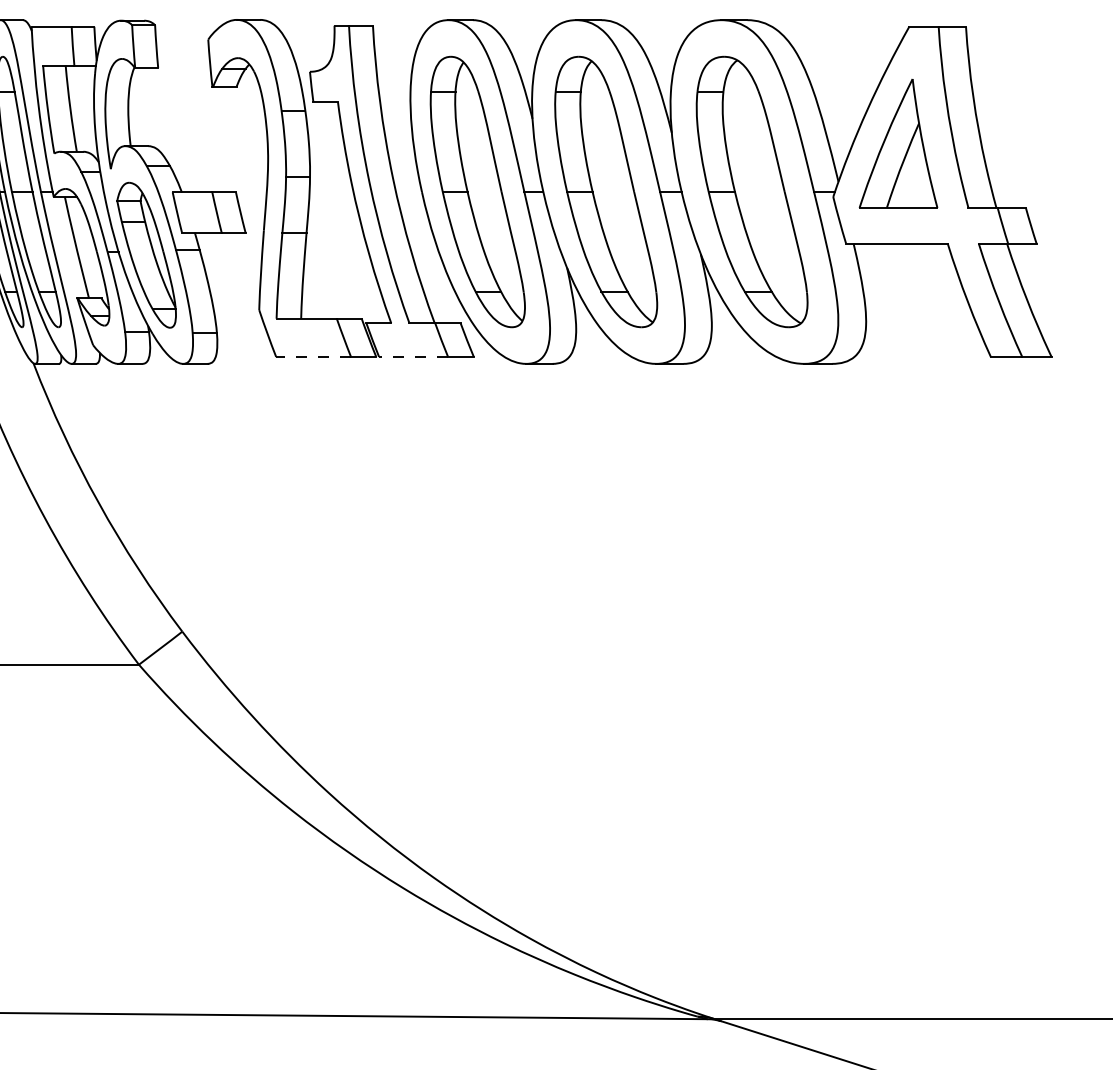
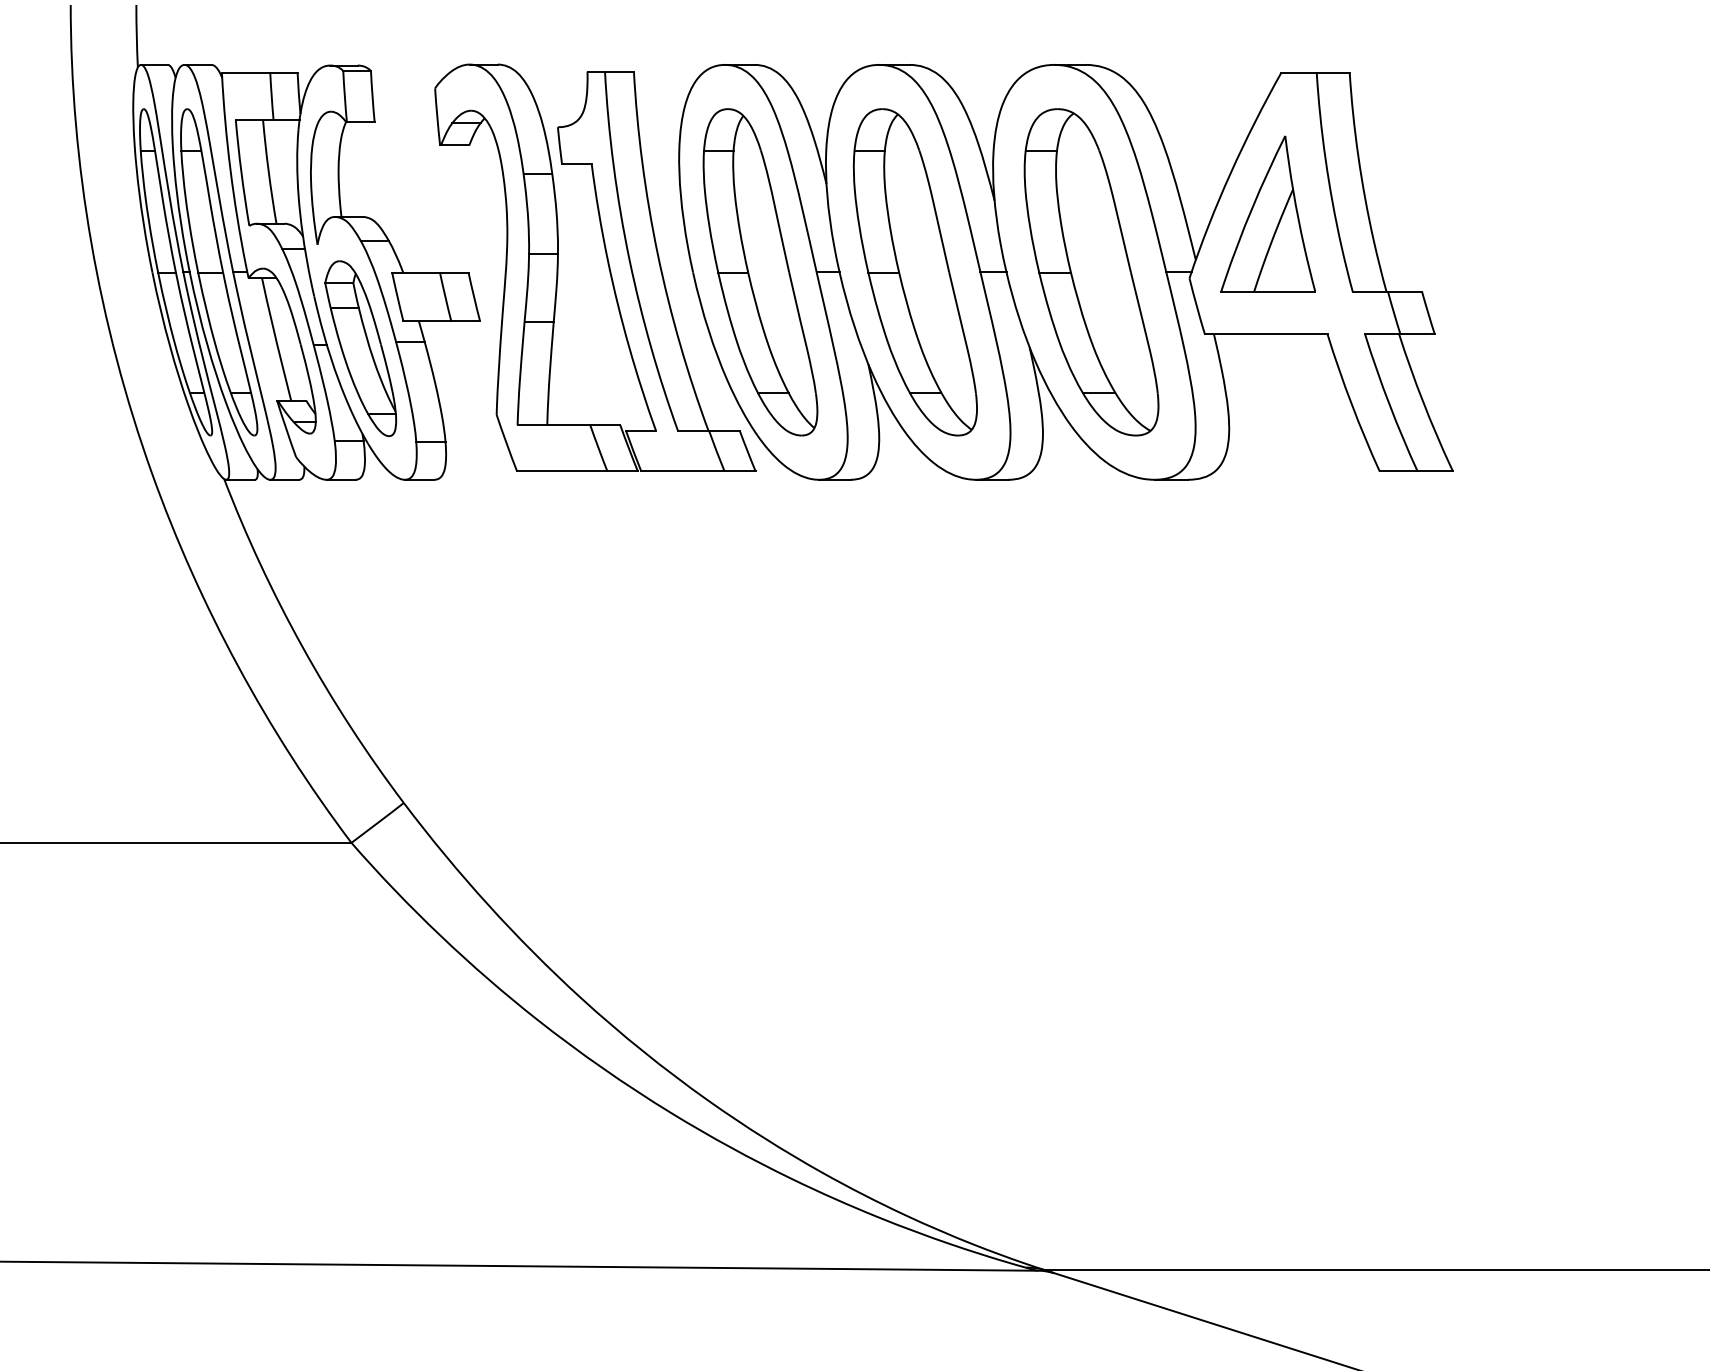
line: (312, 357) -> (561, 471), dashed -> solid
line: (413, 357) -> (682, 471), dashed -> solid

